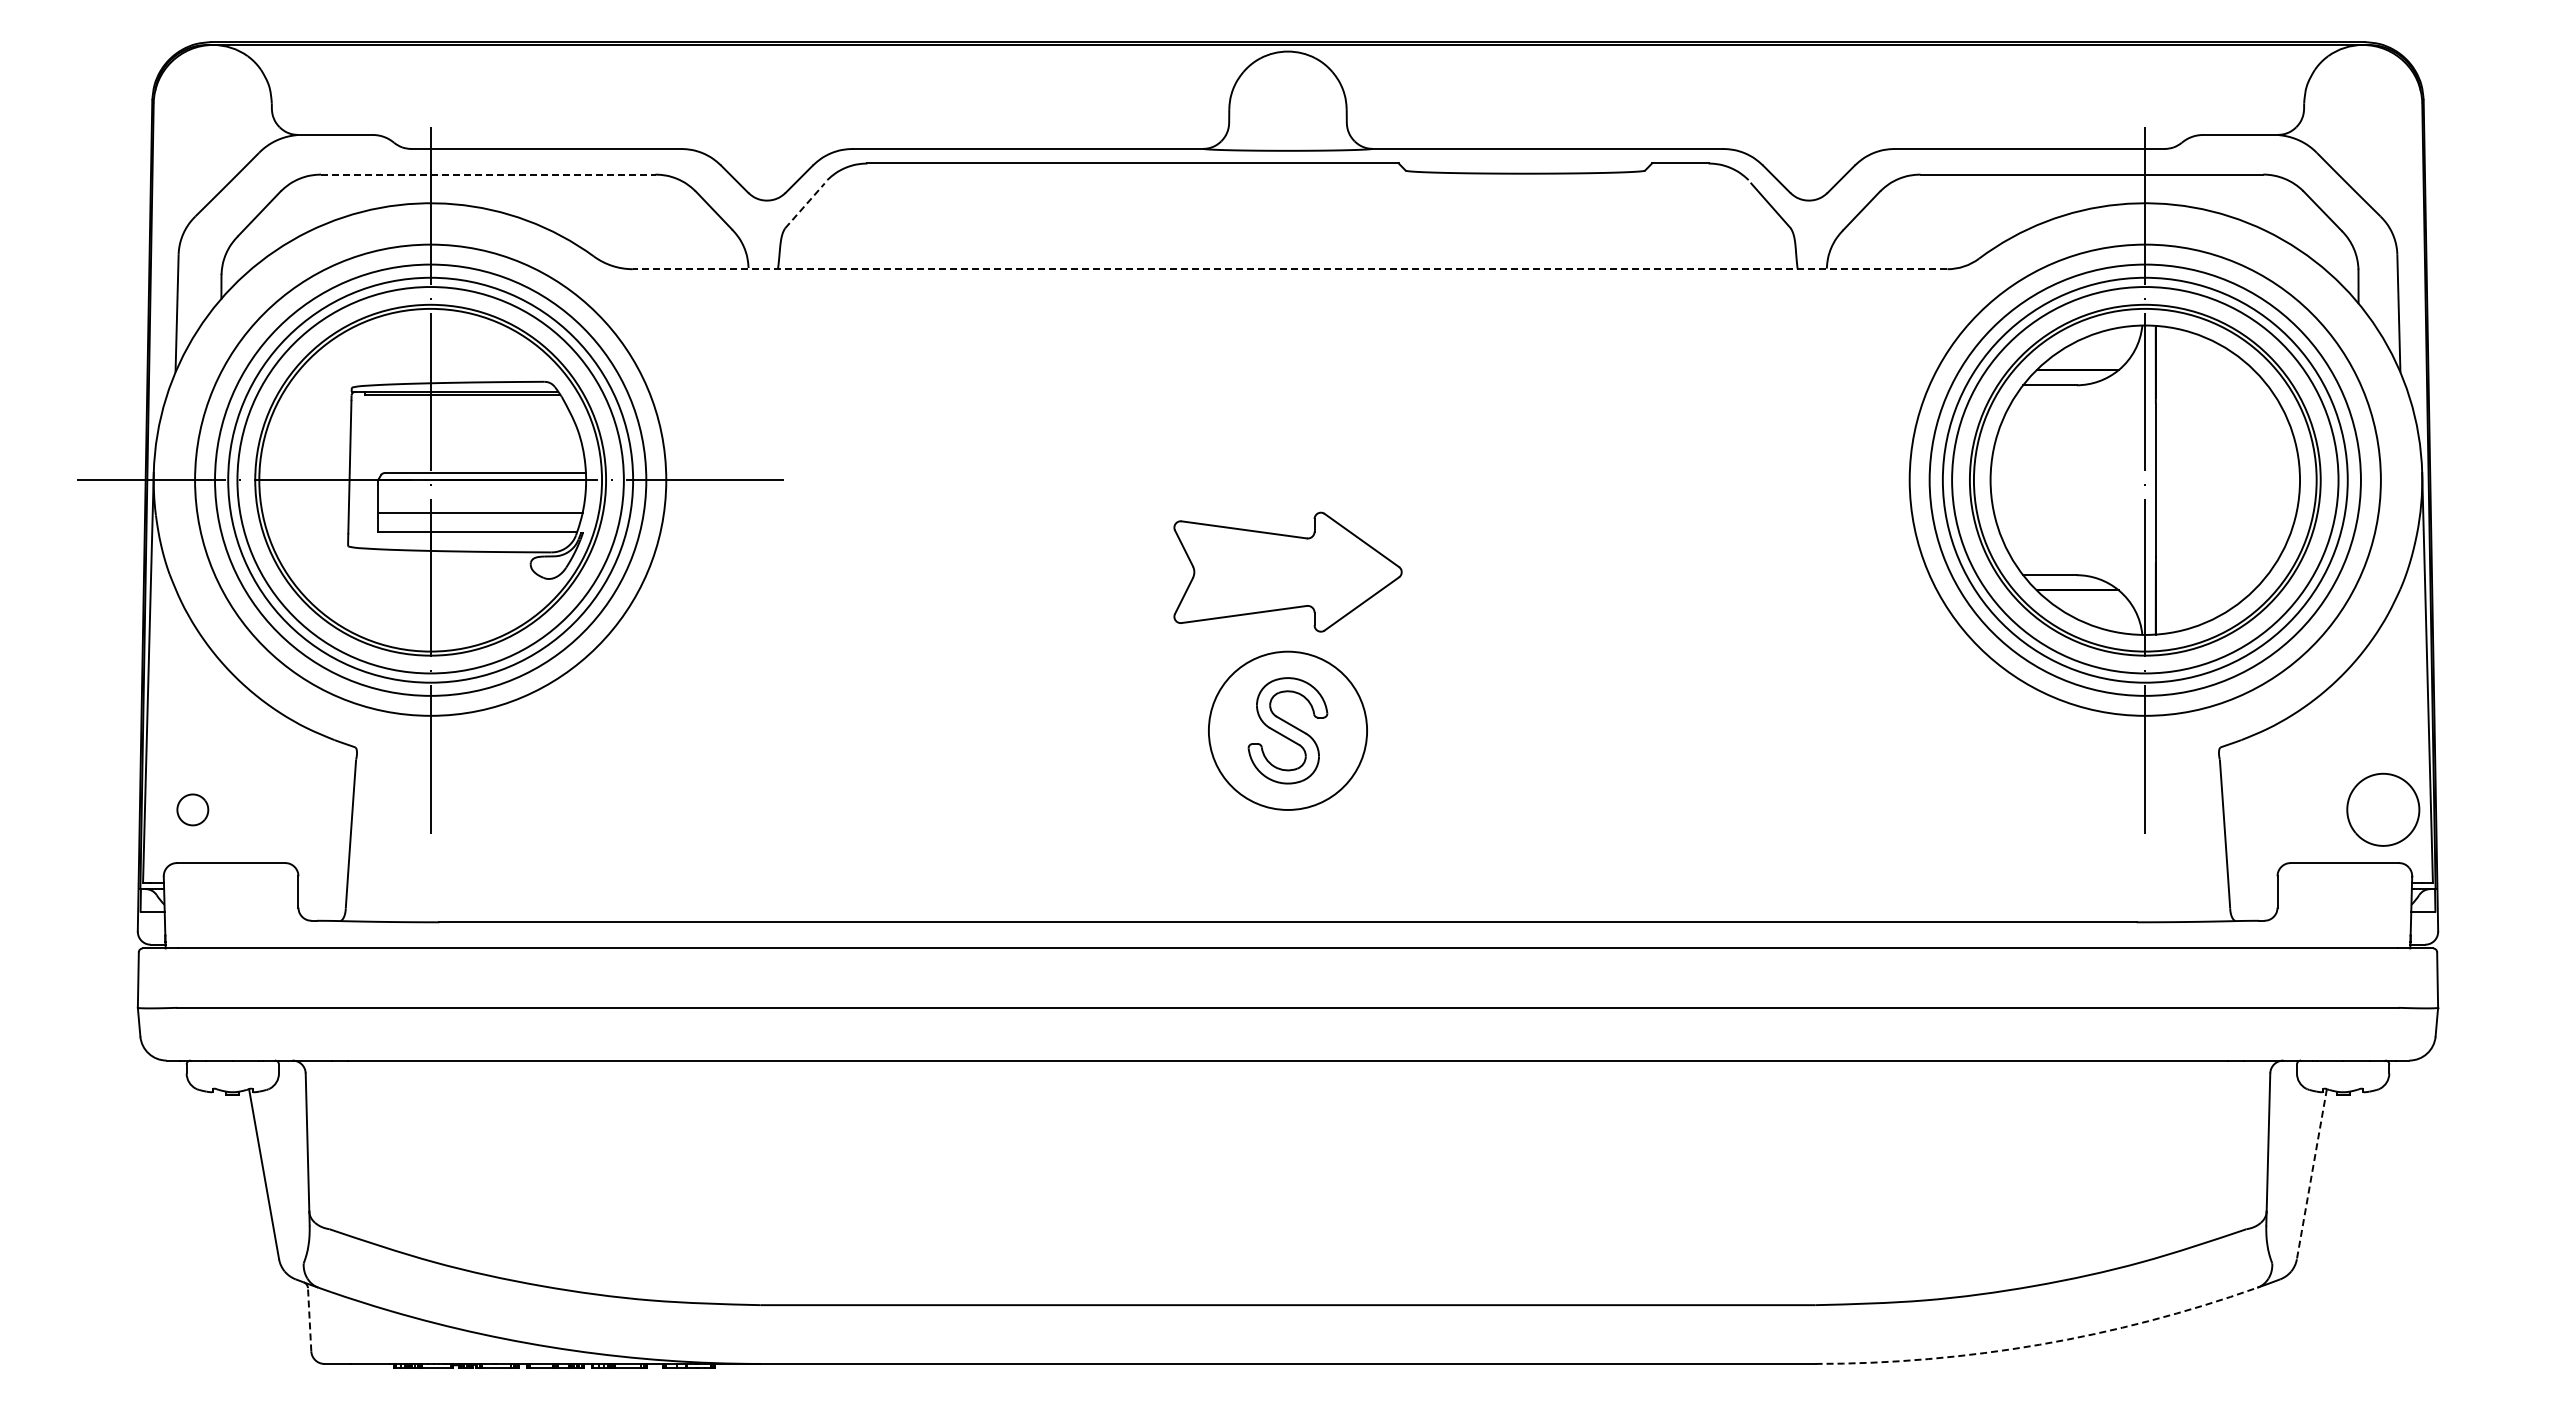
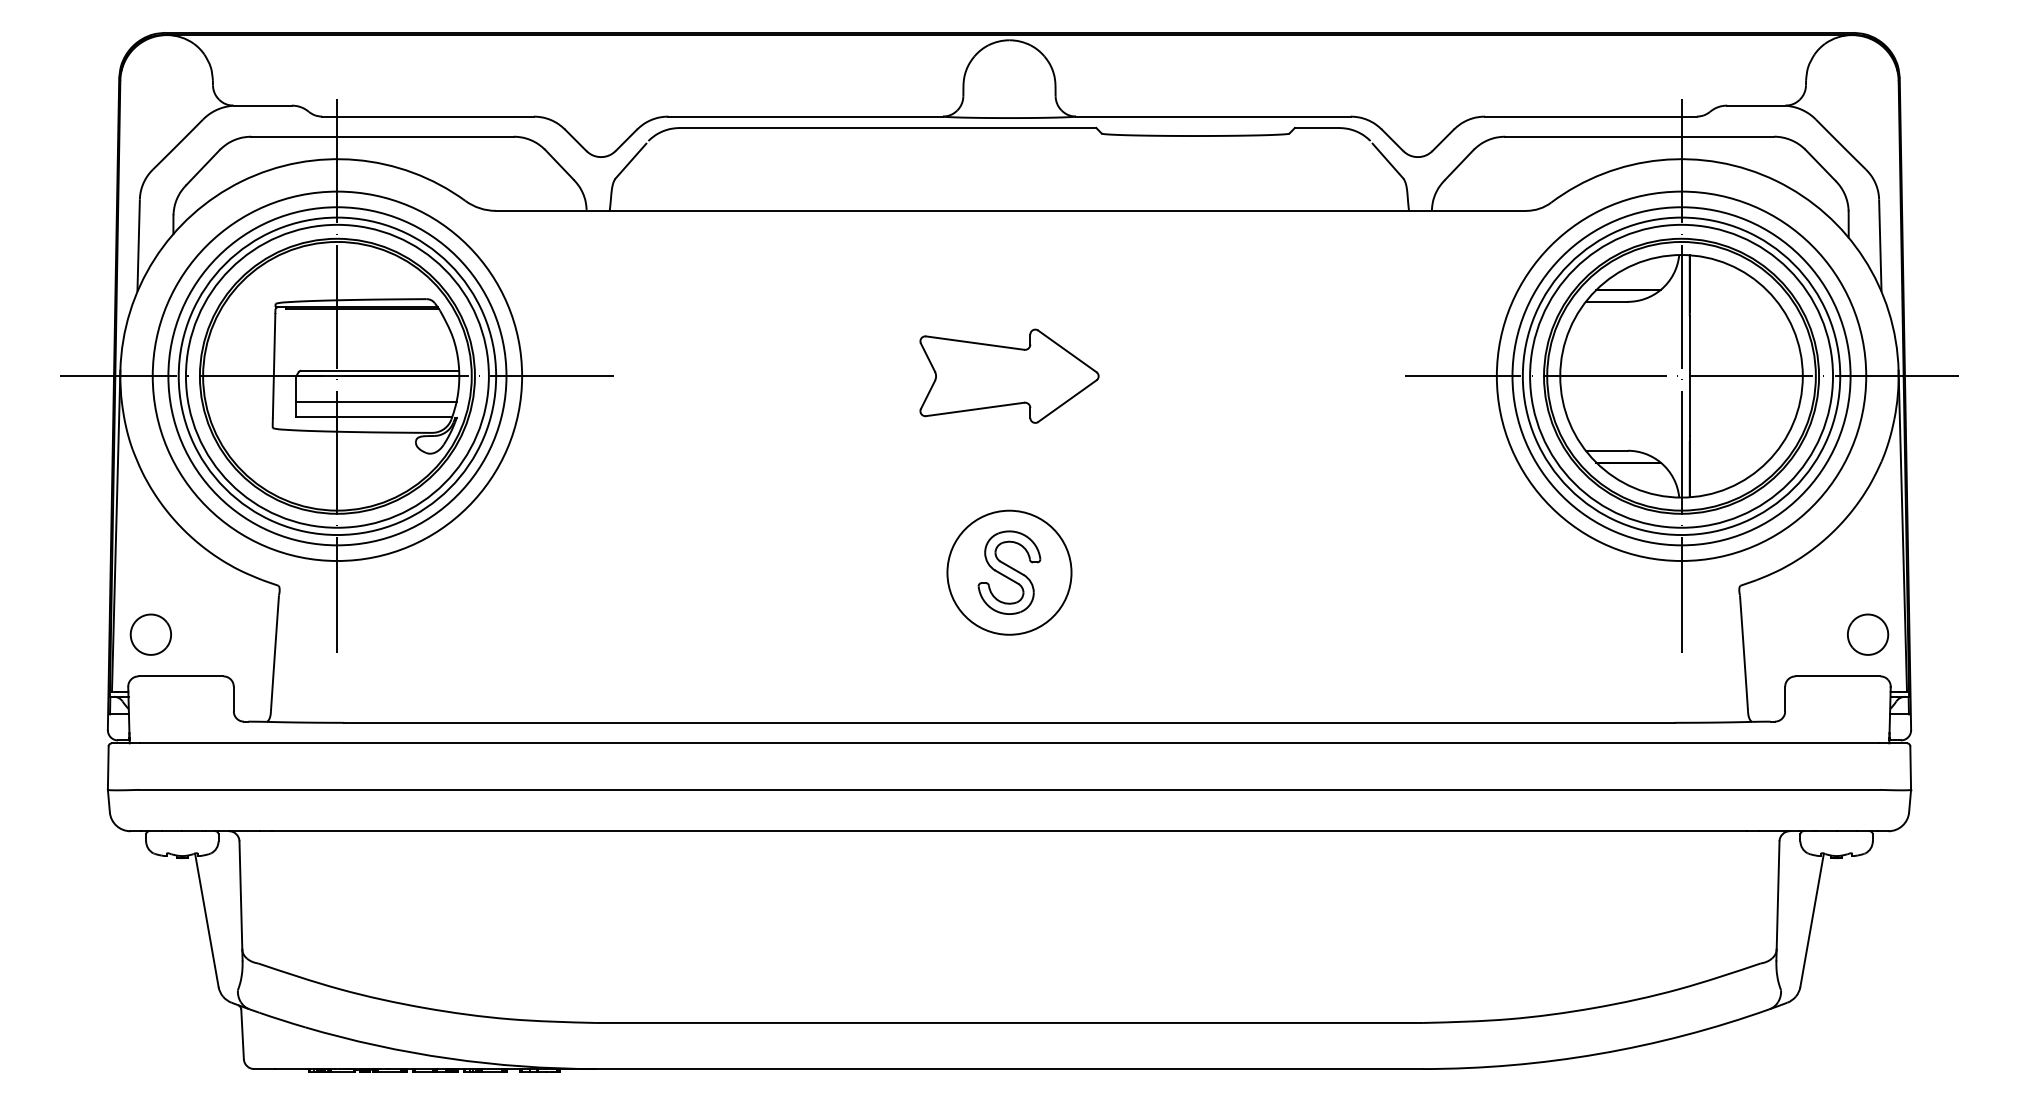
line: (488, 174) -> (382, 136), dashed -> solid
line: (804, 205) -> (630, 160), dashed -> solid
line: (1289, 269) -> (1010, 211), dashed -> solid
line: (2144, 480) -> (1680, 376), added
part: (1287, 571) -> (1009, 375), moved
part: (192, 809) -> (150, 634), size x1.67
part: (2382, 809) -> (1867, 634), size x0.71
line: (2311, 1174) -> (1811, 920), dashed -> solid
line: (309, 1319) -> (242, 1034), dashed -> solid
arc: (2039, 1344) -> (1598, 1053), dashed -> solid

